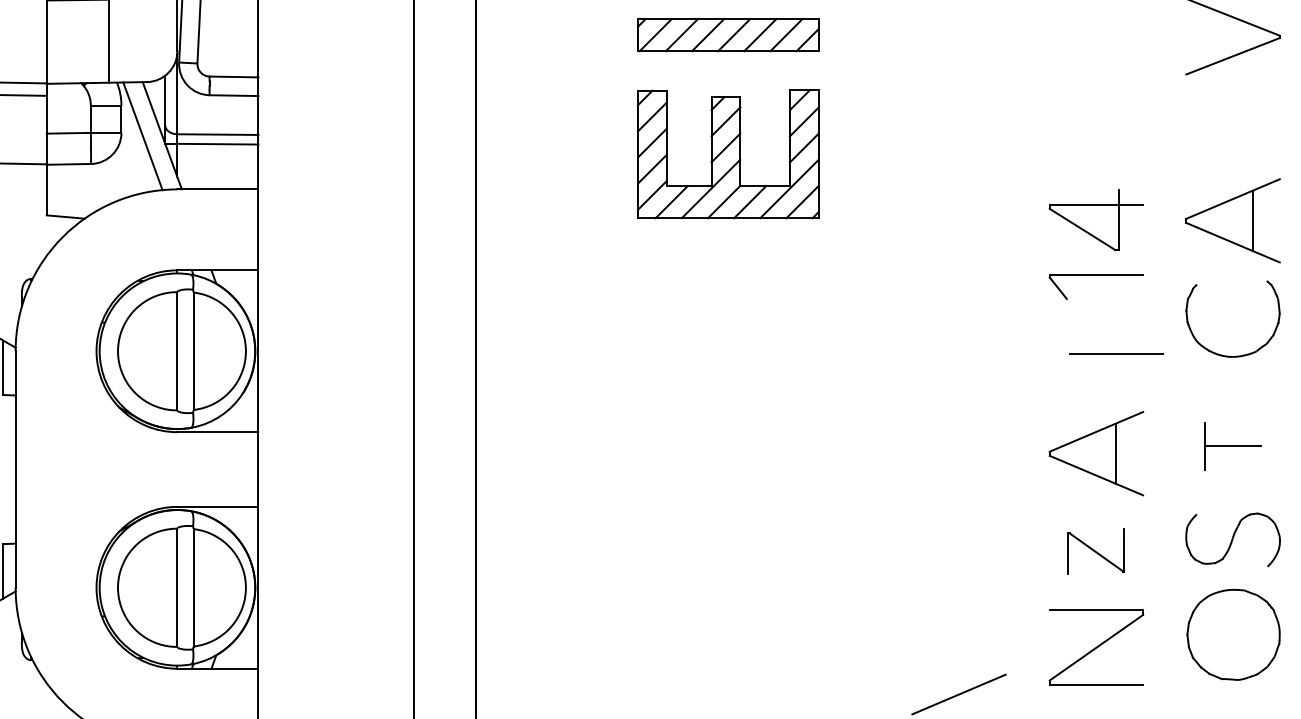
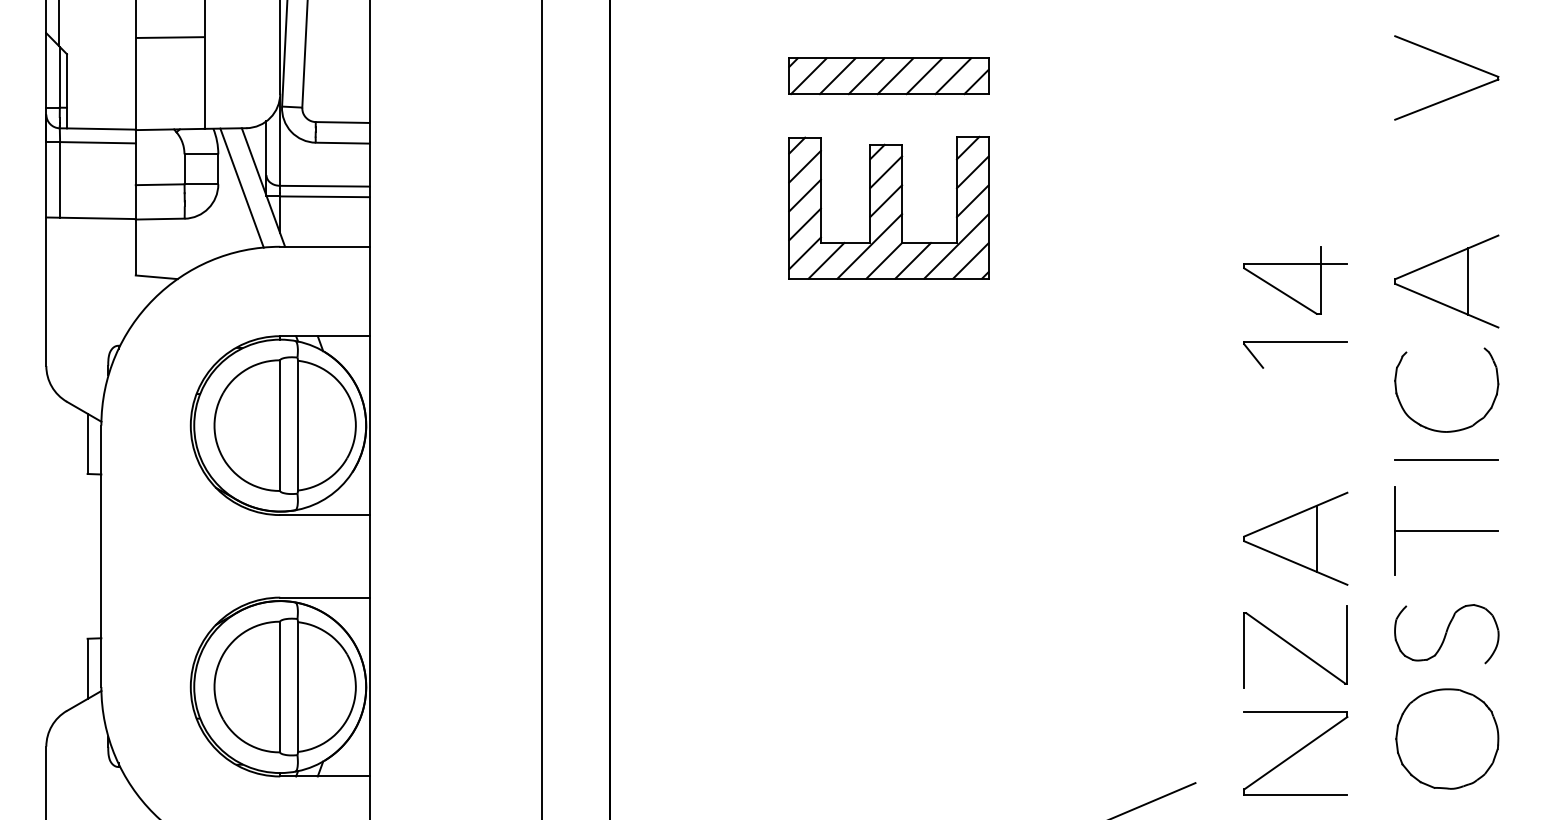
line: (1116, 353) -> (1446, 459), moved
part: (1232, 446) -> (1446, 530), size x1.67
part: (1096, 551) -> (1295, 646), size x1.67

